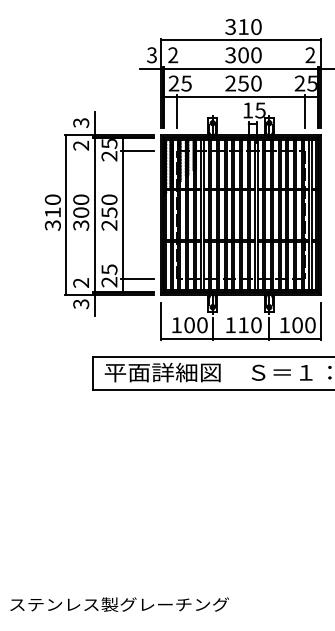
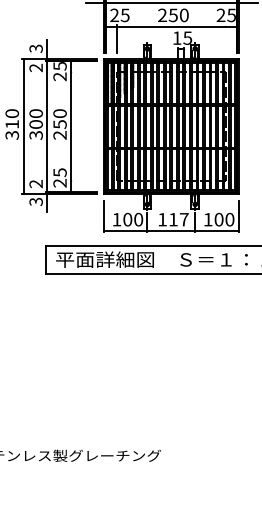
line: (305, 111) -> (225, 39), removed
line: (137, 150) -> (83, 71), removed
line: (137, 279) -> (83, 181), removed
text: (256, 325) -> (184, 219), 110 -> 117

